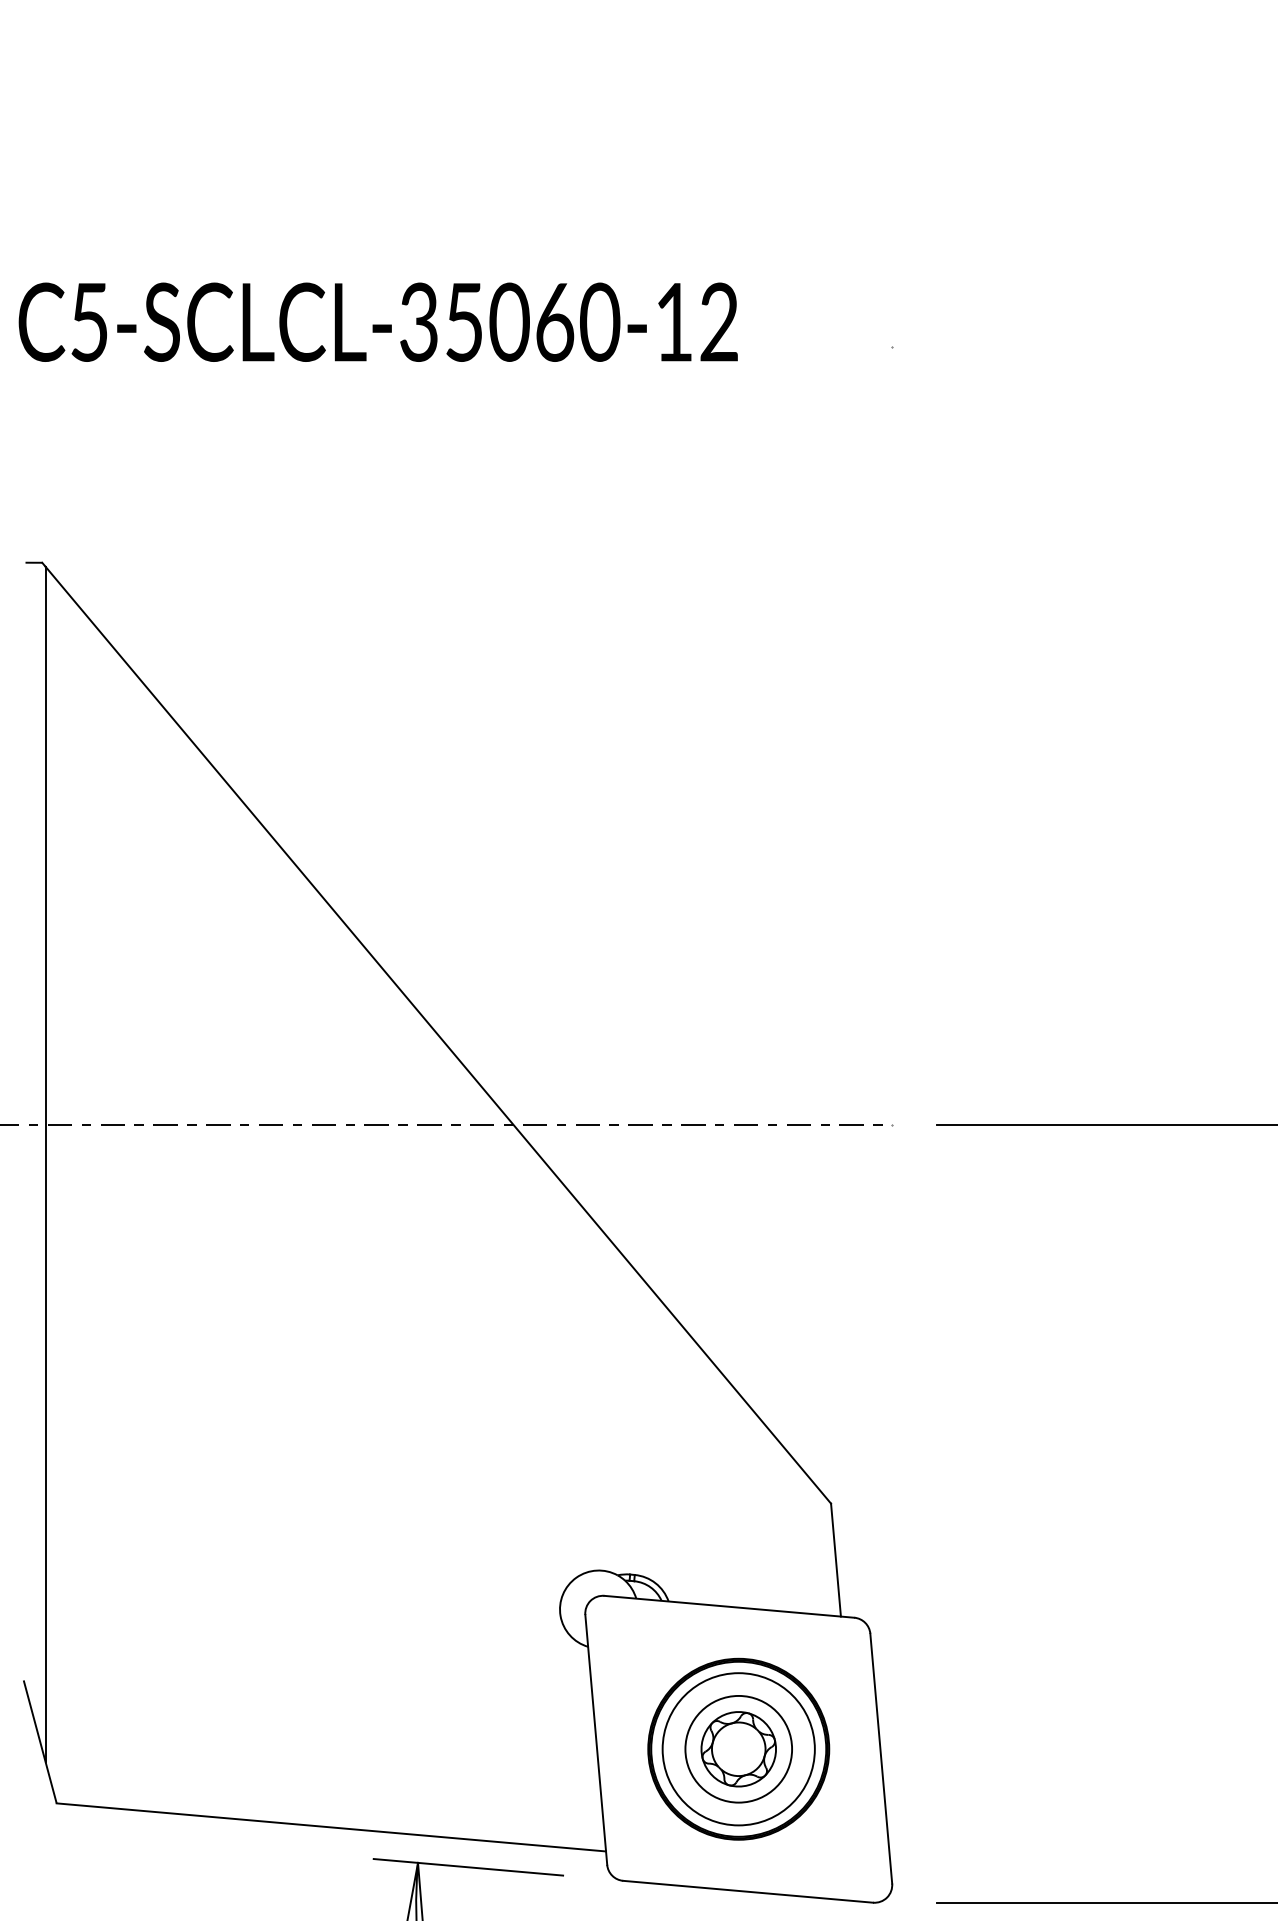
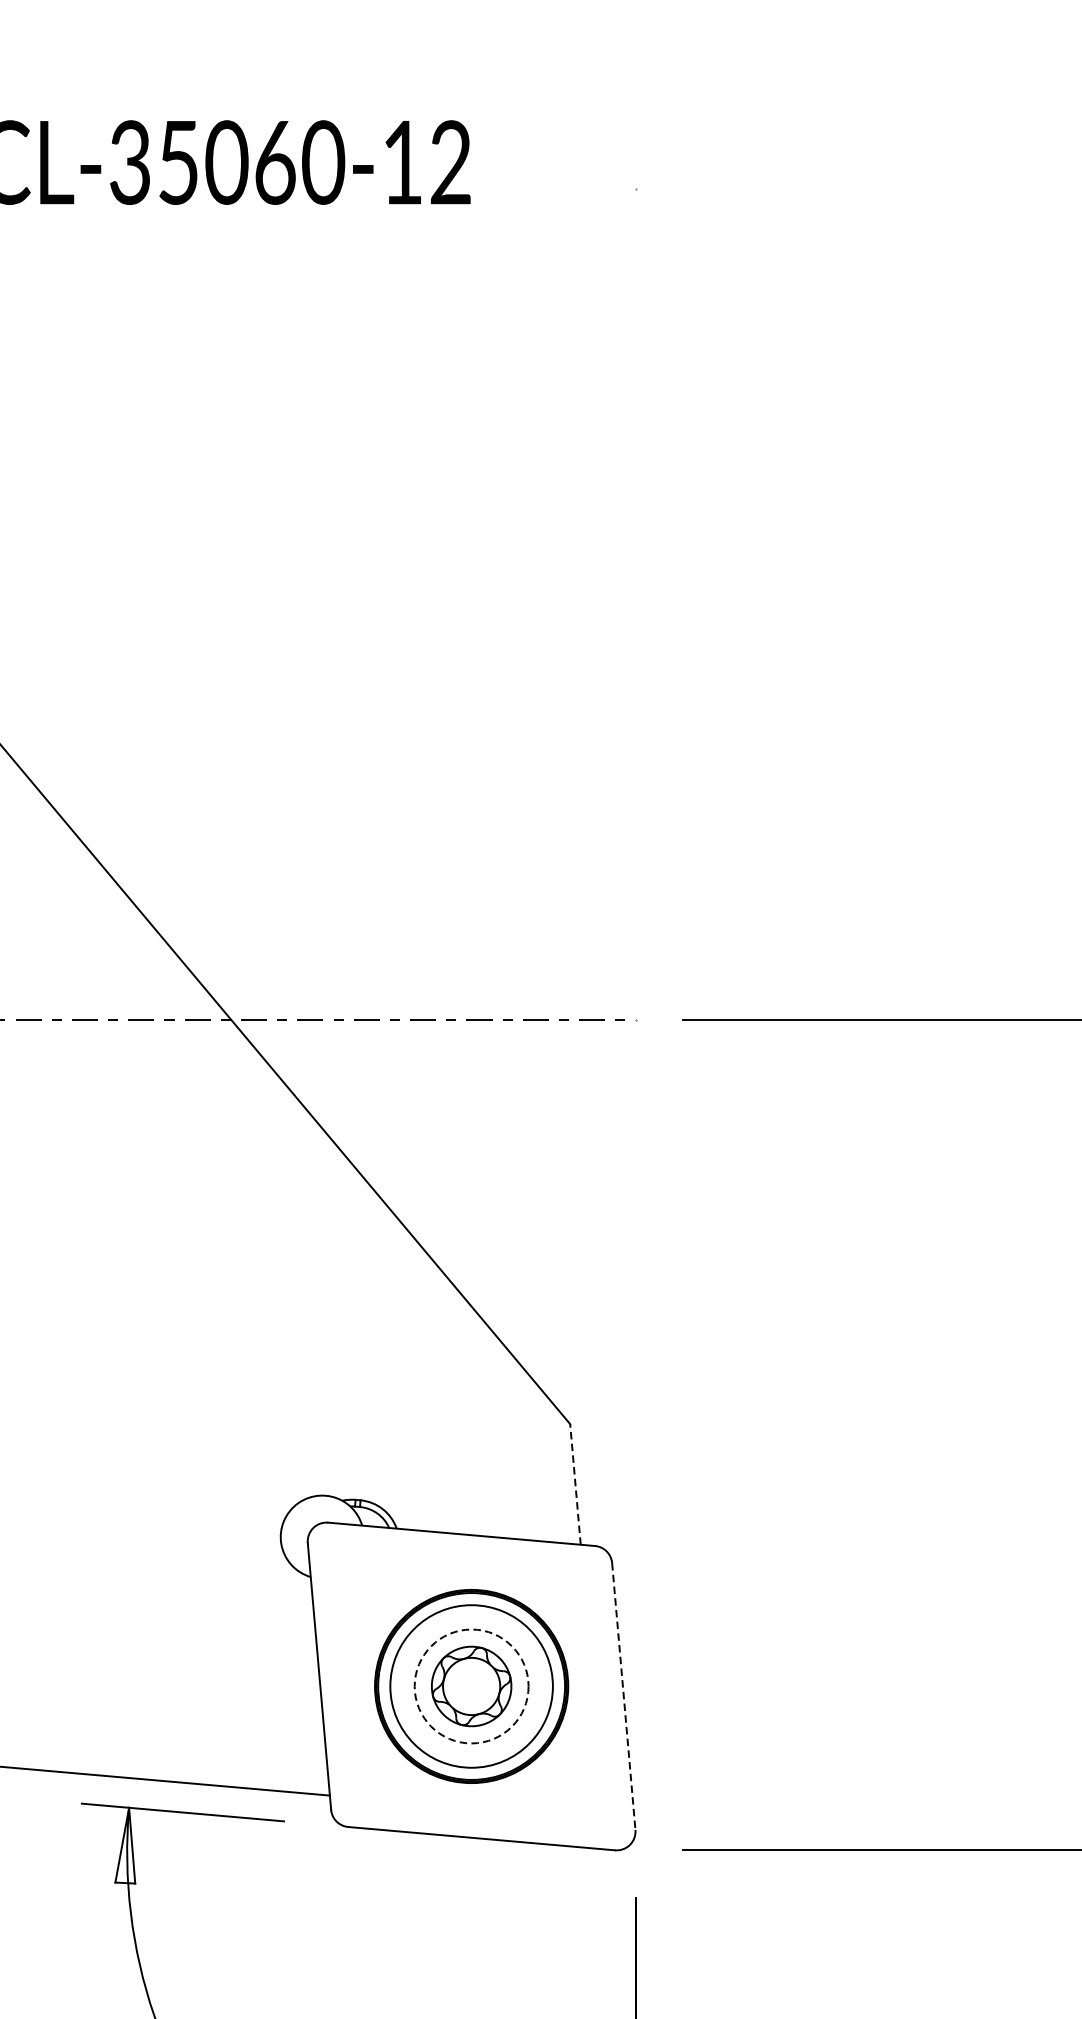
line: (836, 1560) -> (576, 1484), solid -> dashed
circle: (738, 1748) -> (471, 1685), solid -> dashed
line: (881, 1759) -> (624, 1697), solid -> dashed

